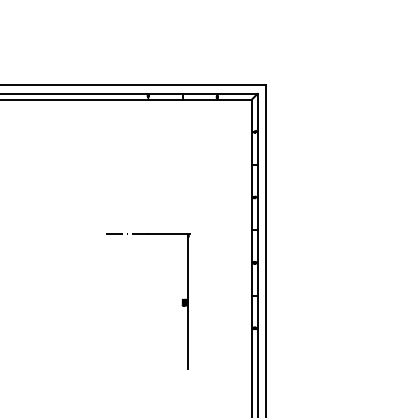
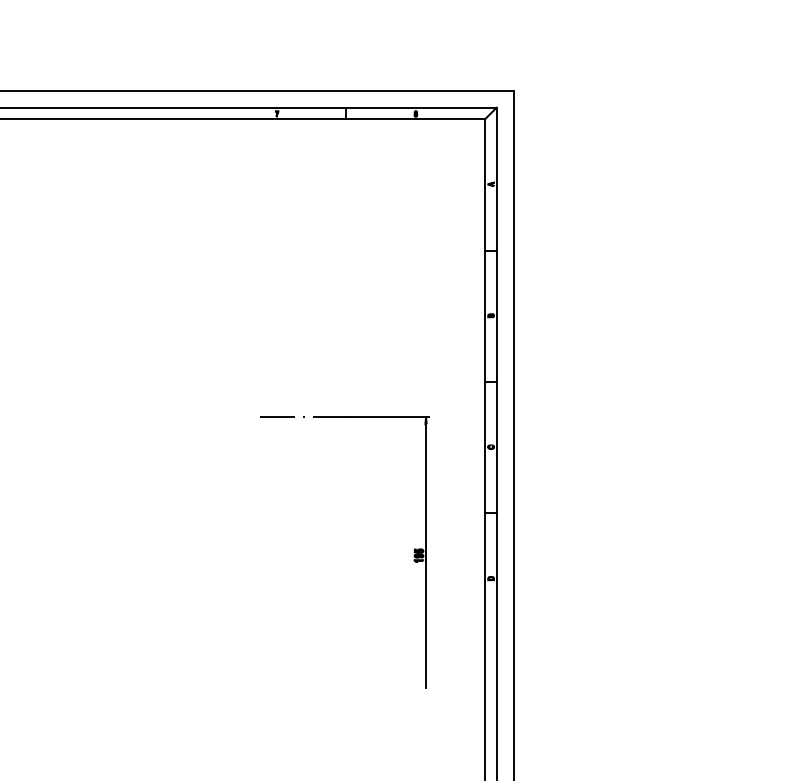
part: (181, 303) -> (412, 556), moved

